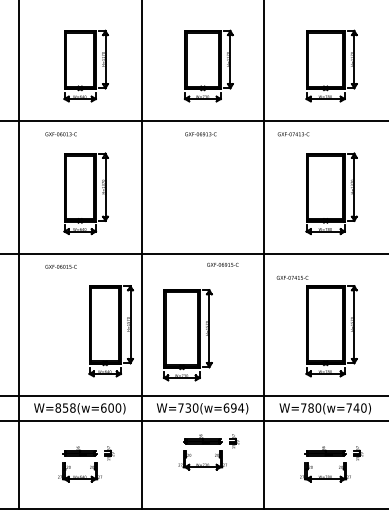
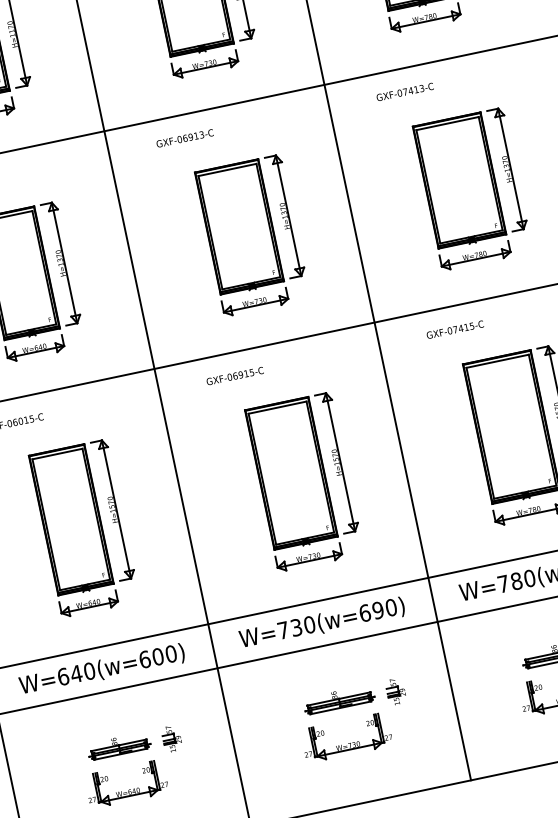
text: (200, 134) -> (184, 138), moved
text: (293, 134) -> (405, 92), moved
part: (208, 193) -> (251, 235), added
text: (222, 264) -> (234, 375), moved
text: (292, 277) -> (454, 329), moved
part: (110, 331) -> (83, 529), moved
part: (187, 335) -> (303, 482), moved
text: (65, 407) -> (76, 673), W=858(w=600) -> W=640(w=600)
text: (241, 407) -> (391, 606), W=730(w=694) -> W=730(w=690)
part: (215, 453) -> (366, 720), moved

